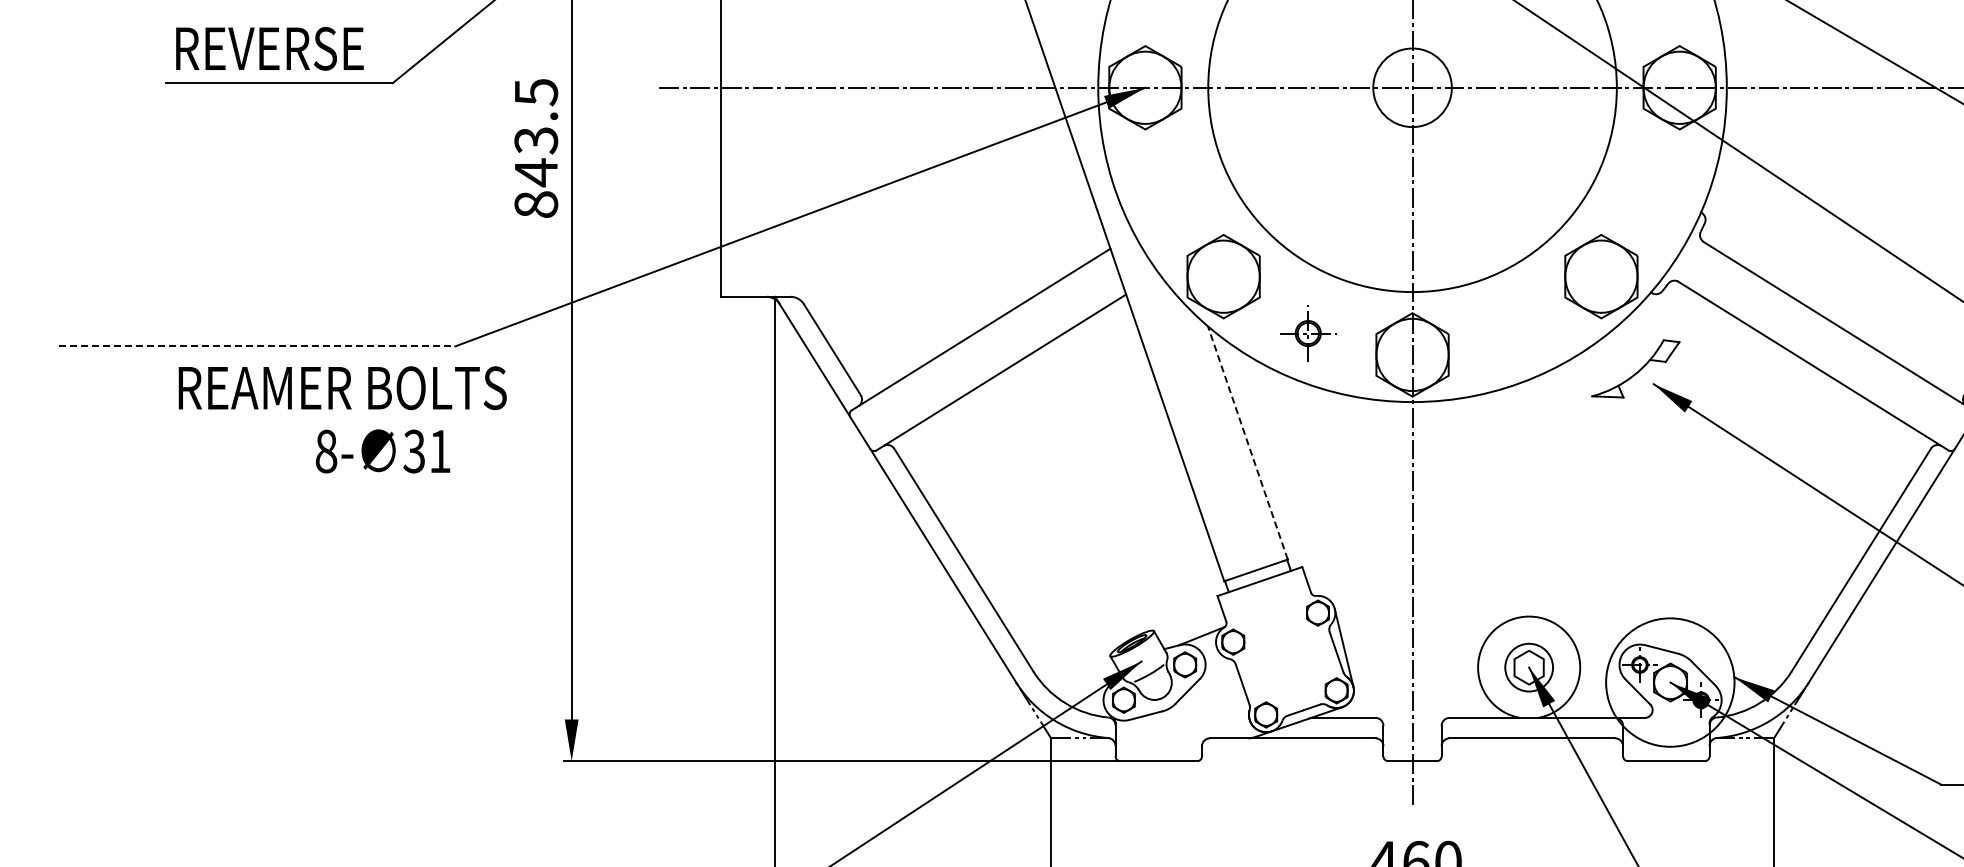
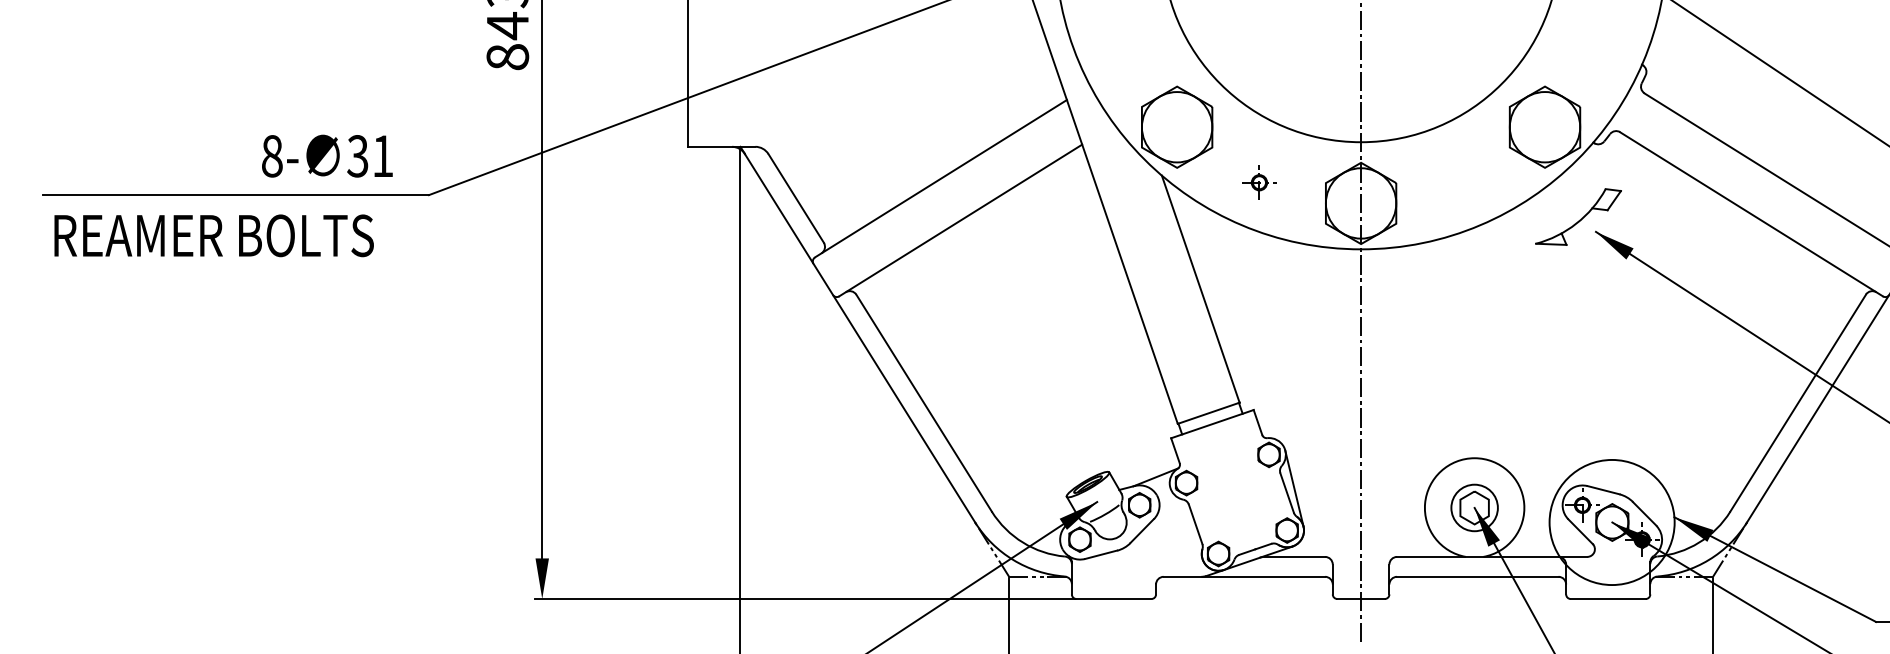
part: (1307, 333) -> (1258, 182), size x0.62
line: (257, 346) -> (236, 195), dashed -> solid
text: (342, 388) -> (213, 236), moved
line: (1247, 442) -> (1200, 288), dashed -> solid
text: (382, 451) -> (326, 156), moved

